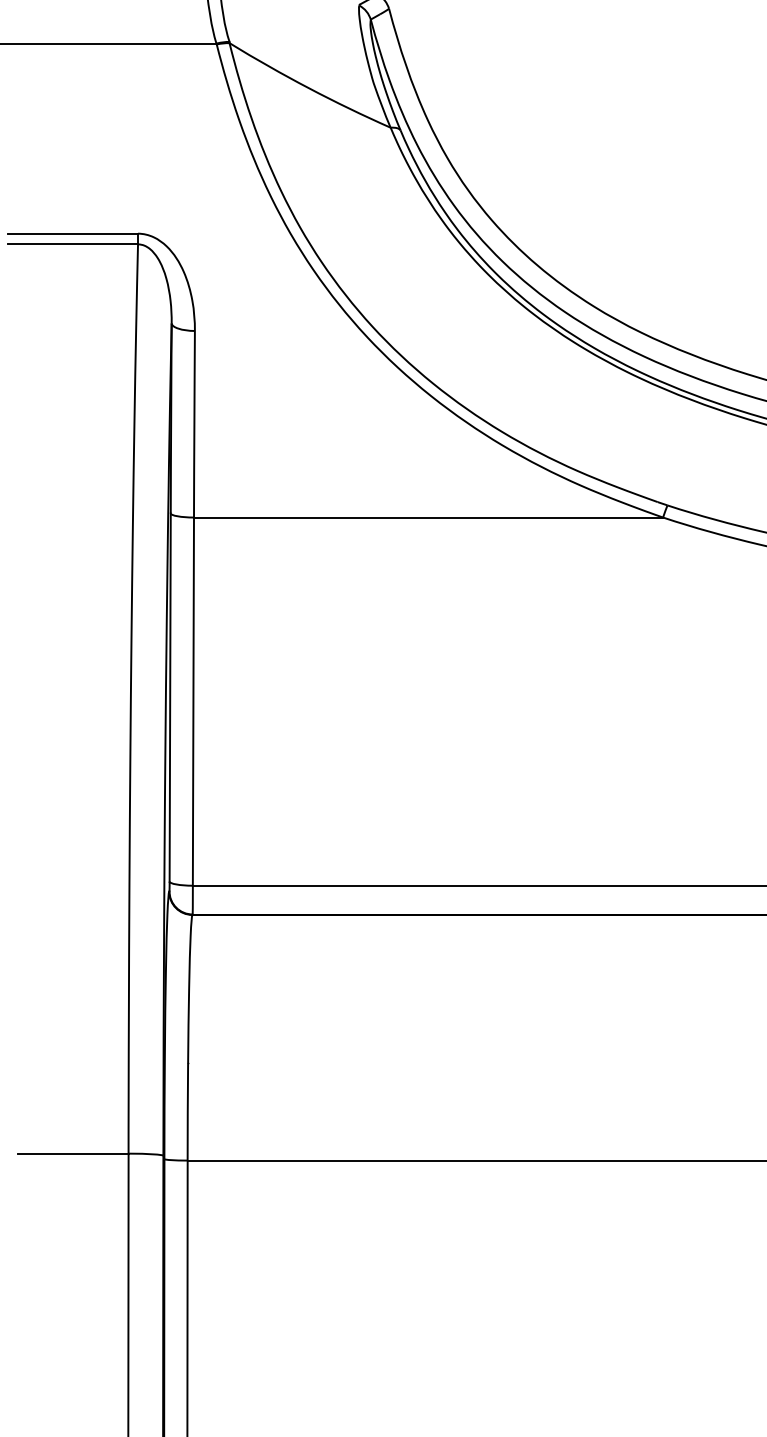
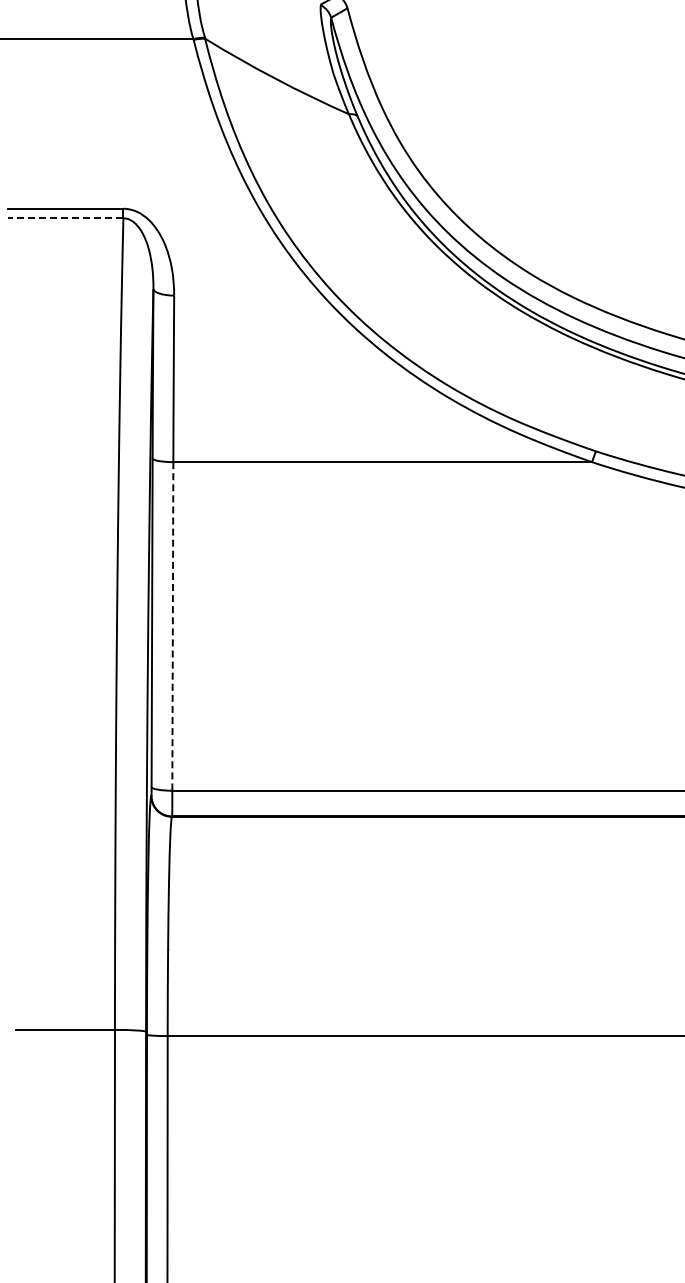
line: (73, 244) -> (65, 218), solid -> dashed
line: (193, 701) -> (172, 626), solid -> dashed

